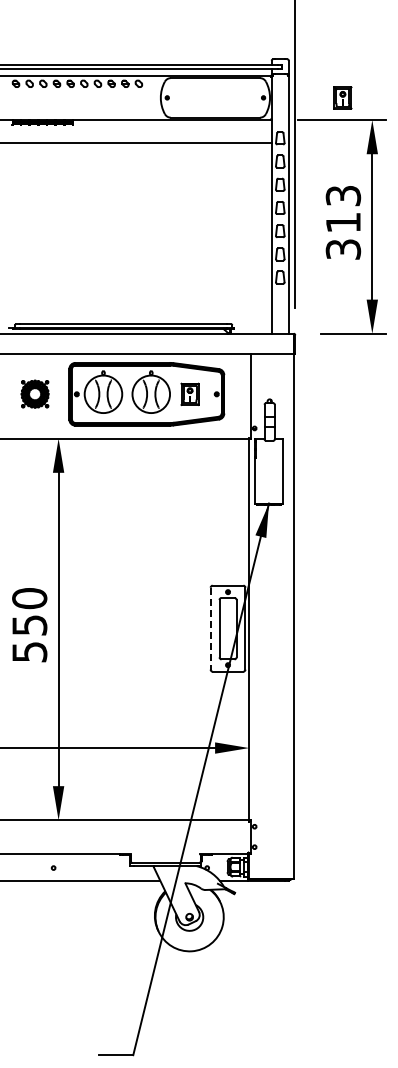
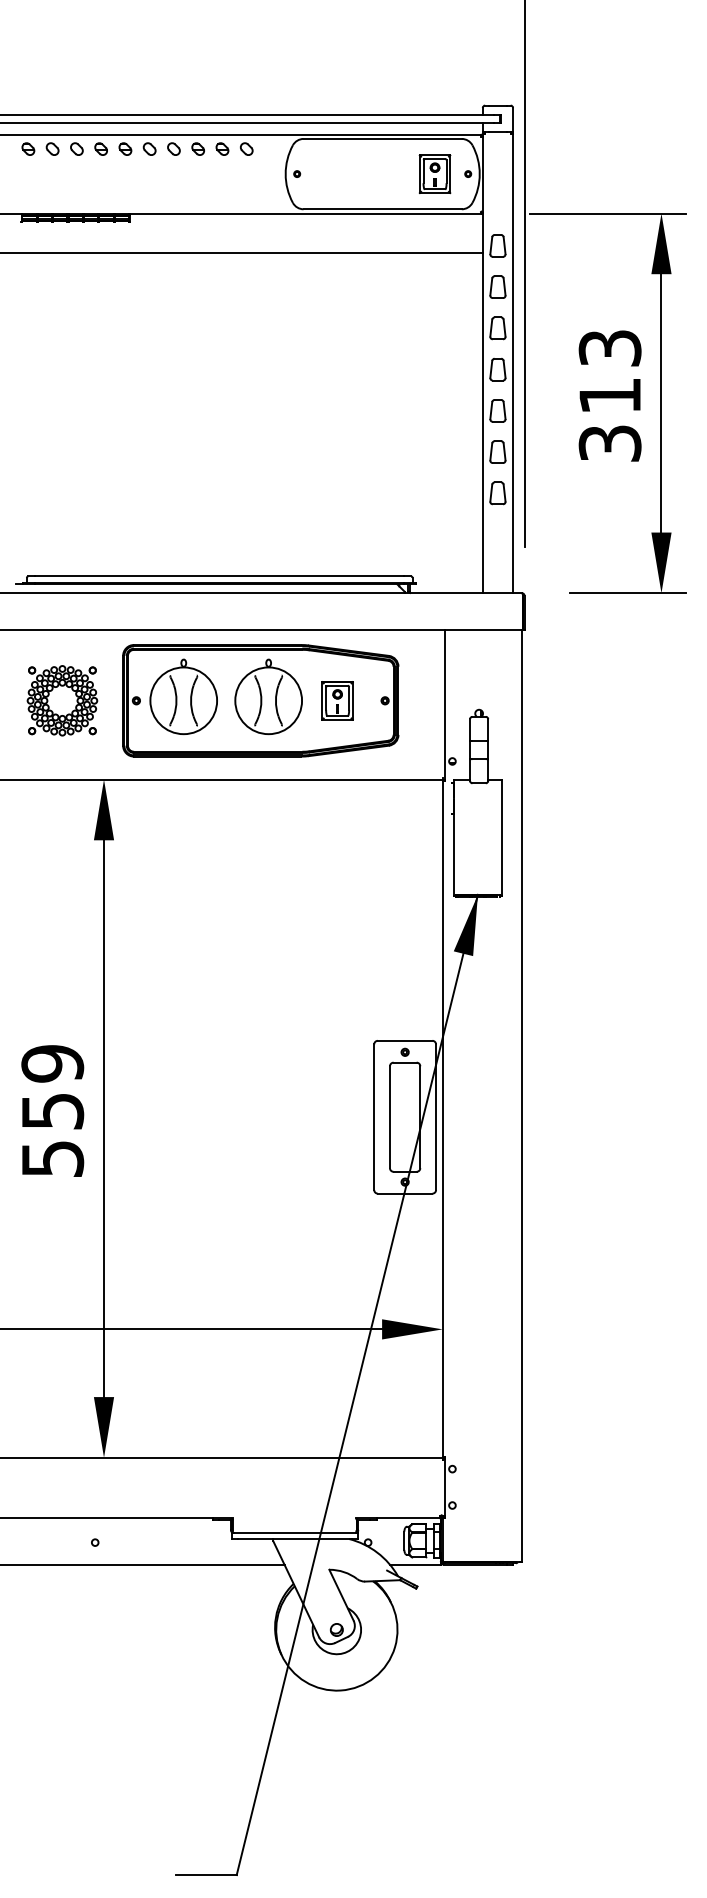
part: (342, 97) -> (434, 173), moved
part: (34, 393) -> (61, 699), size x1.43
text: (29, 598) -> (52, 1063), 550 -> 559
line: (210, 628) -> (373, 1116), dashed -> solid

